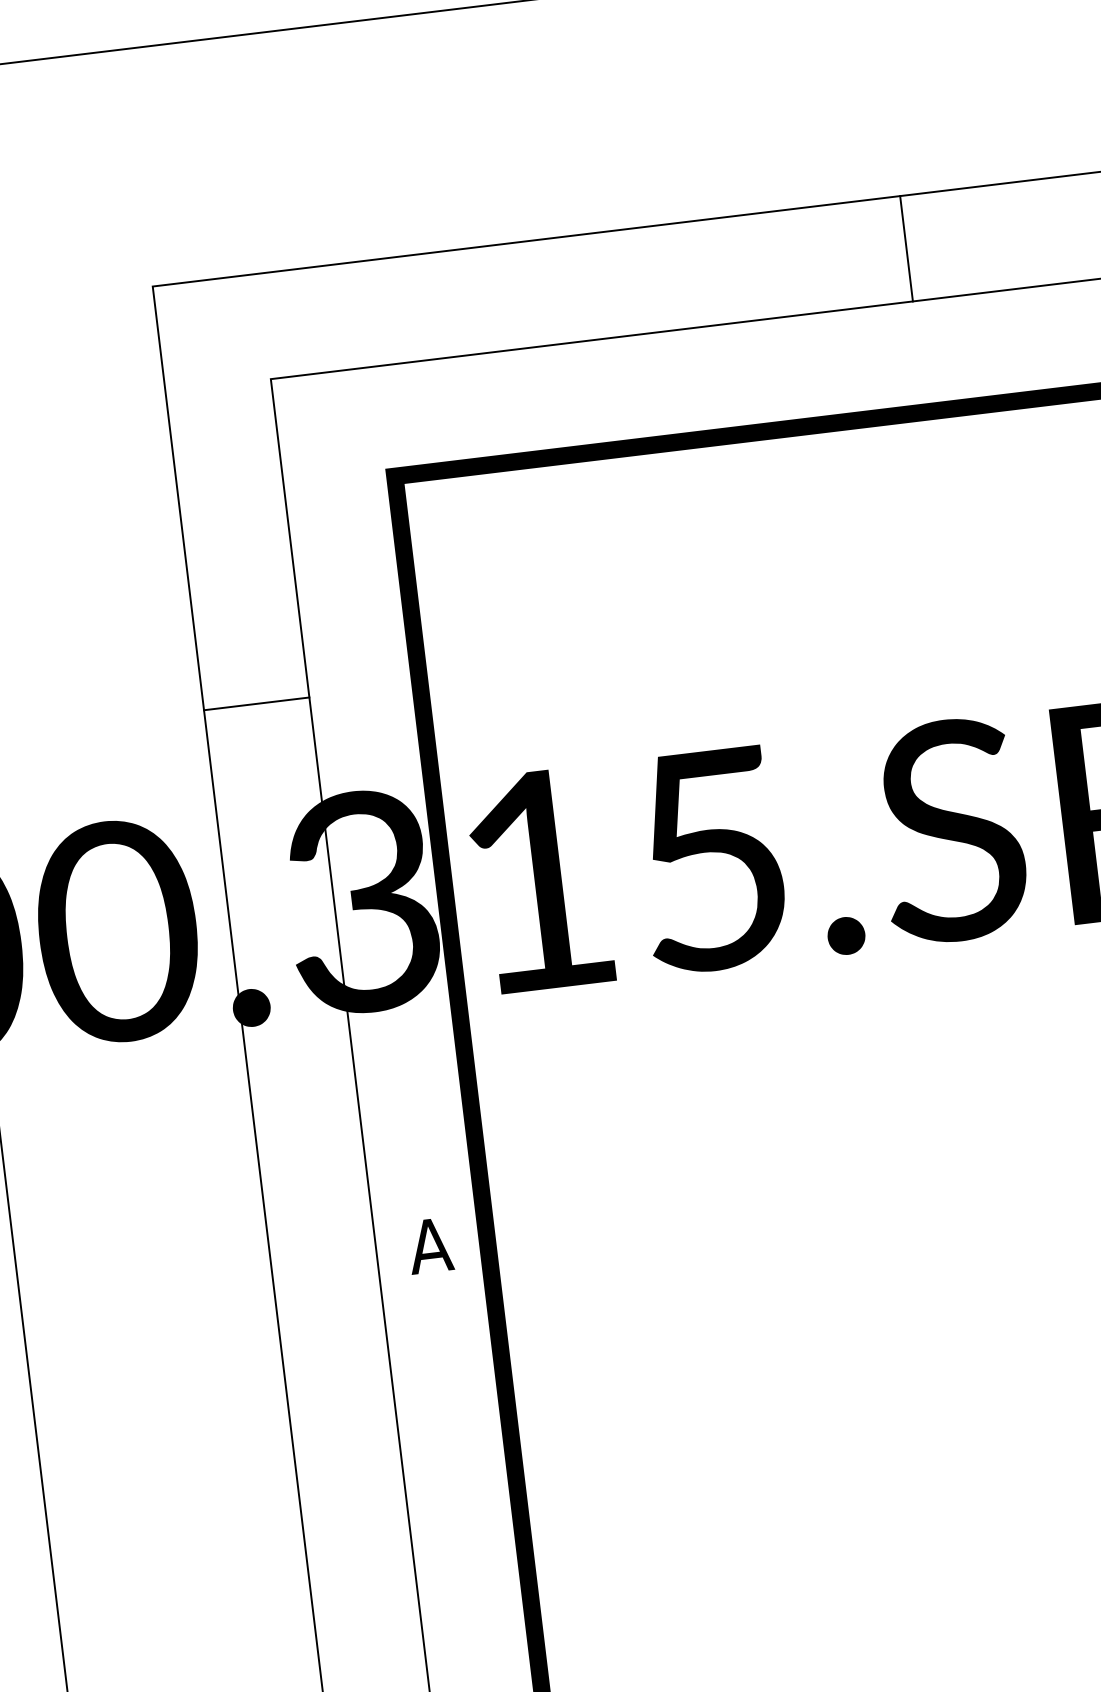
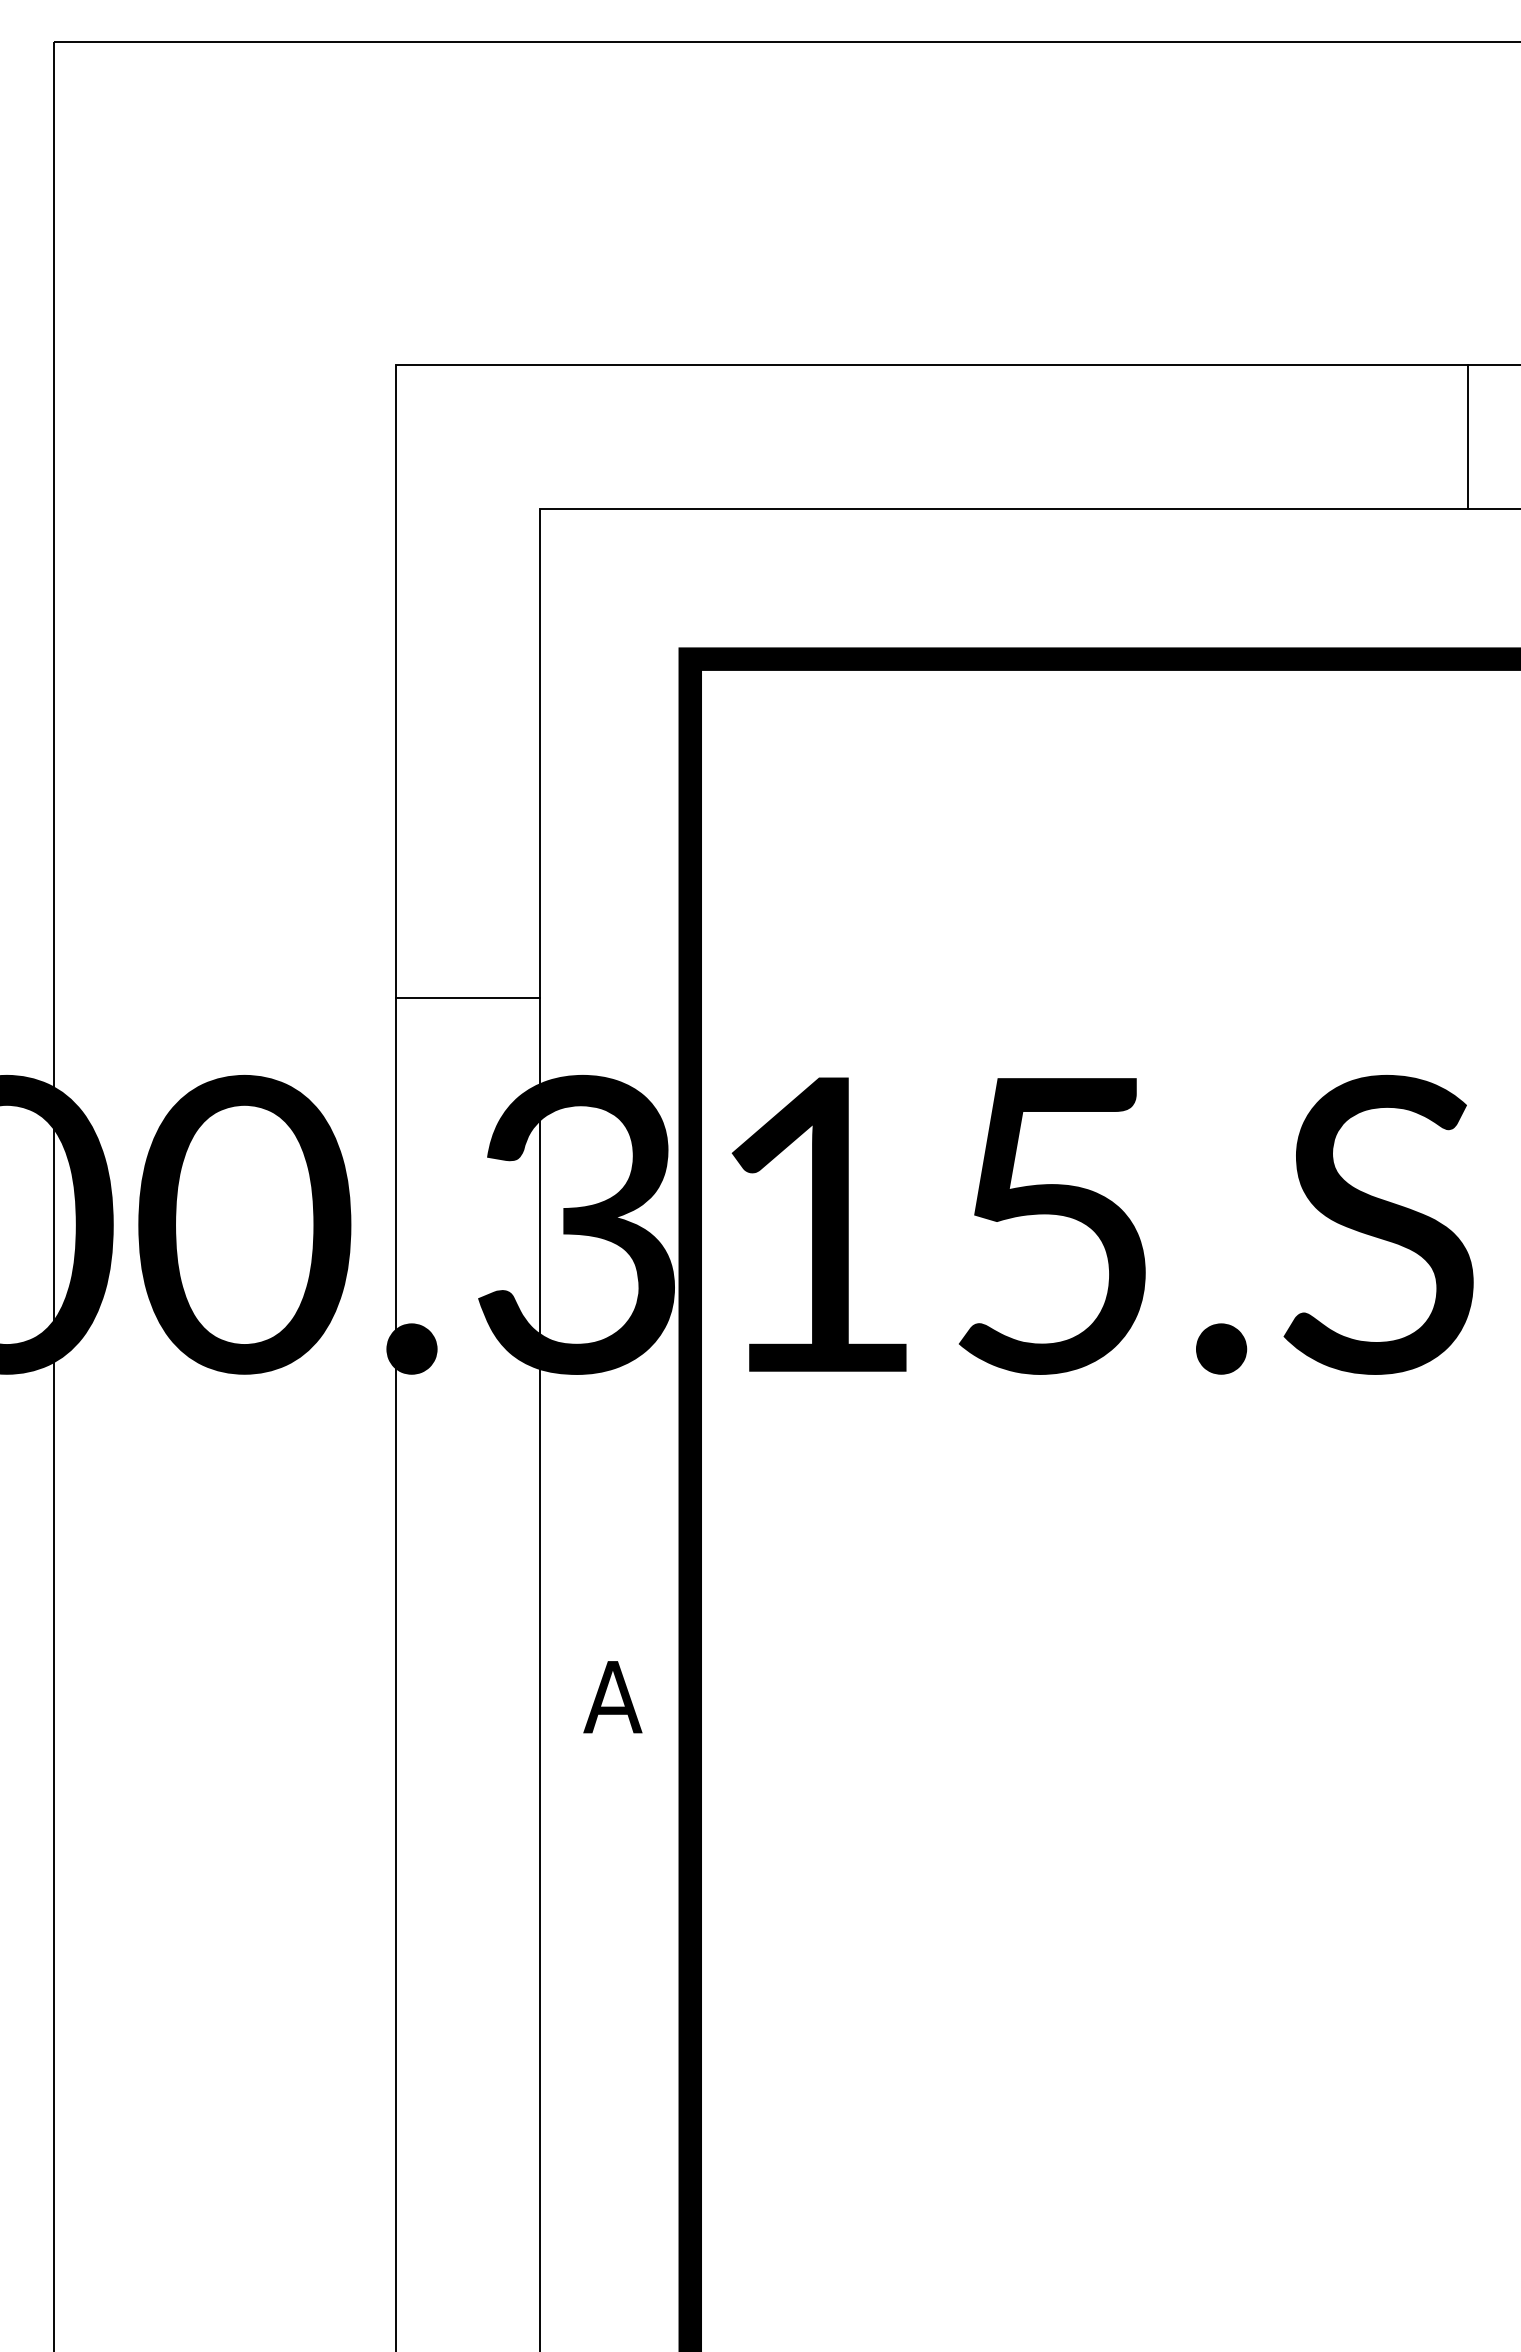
line: (906, 248) -> (1467, 436), moved
line: (256, 703) -> (467, 997), moved

